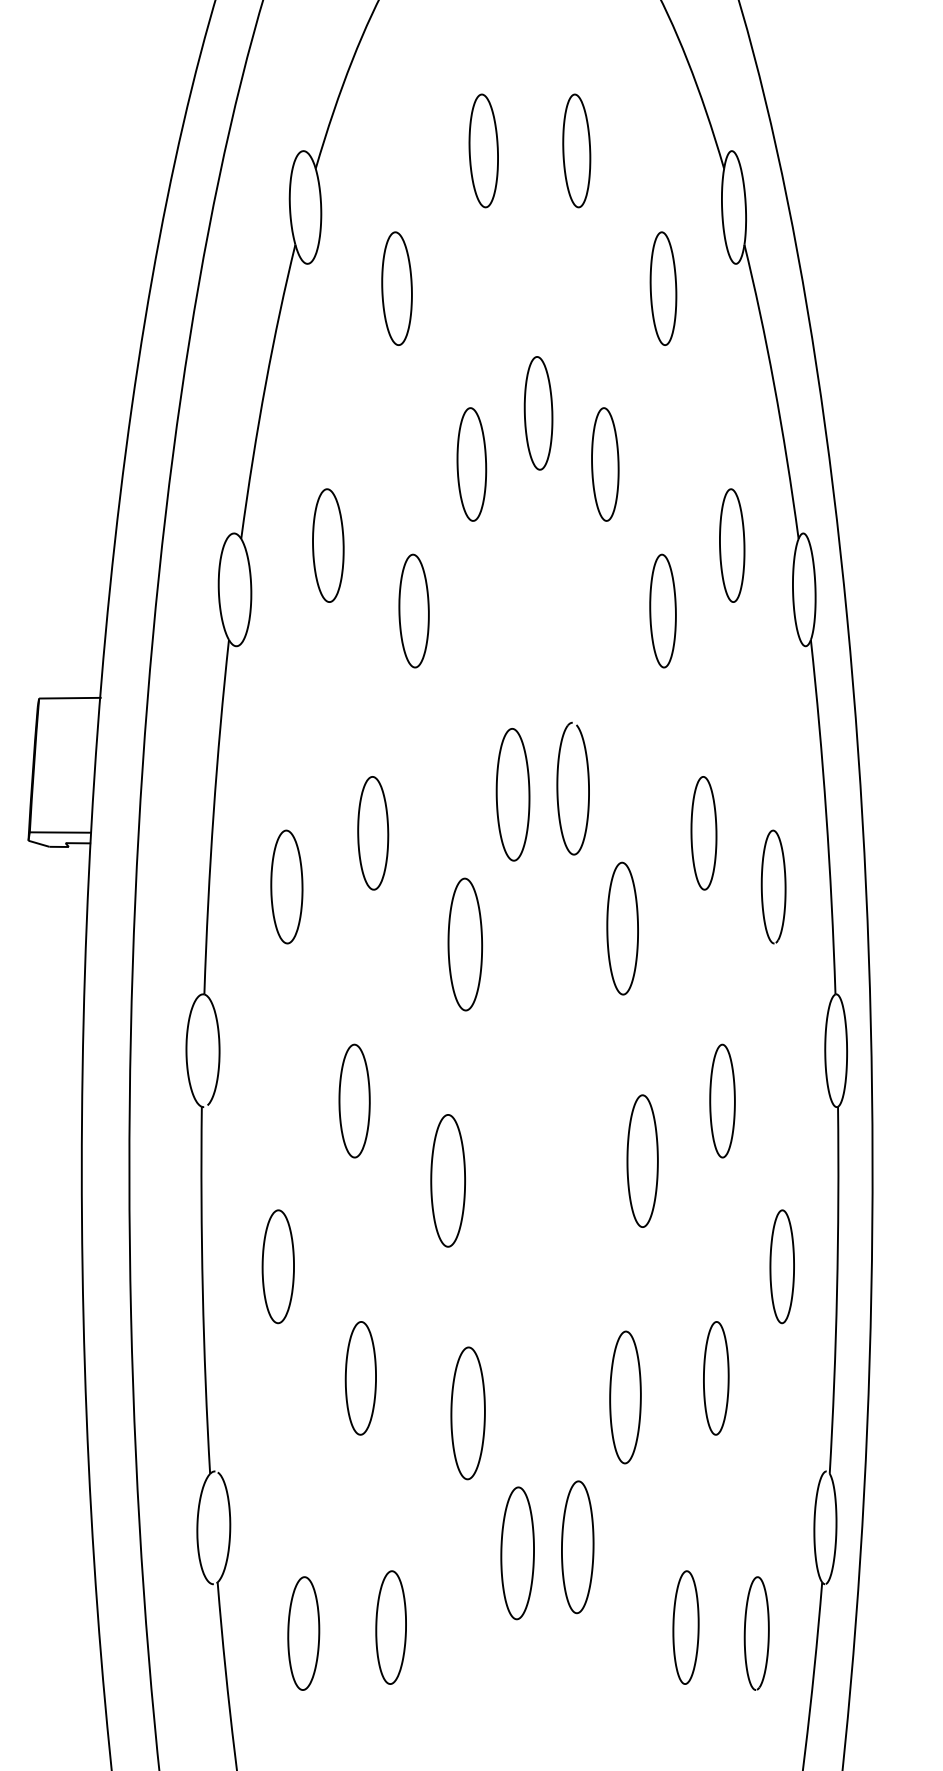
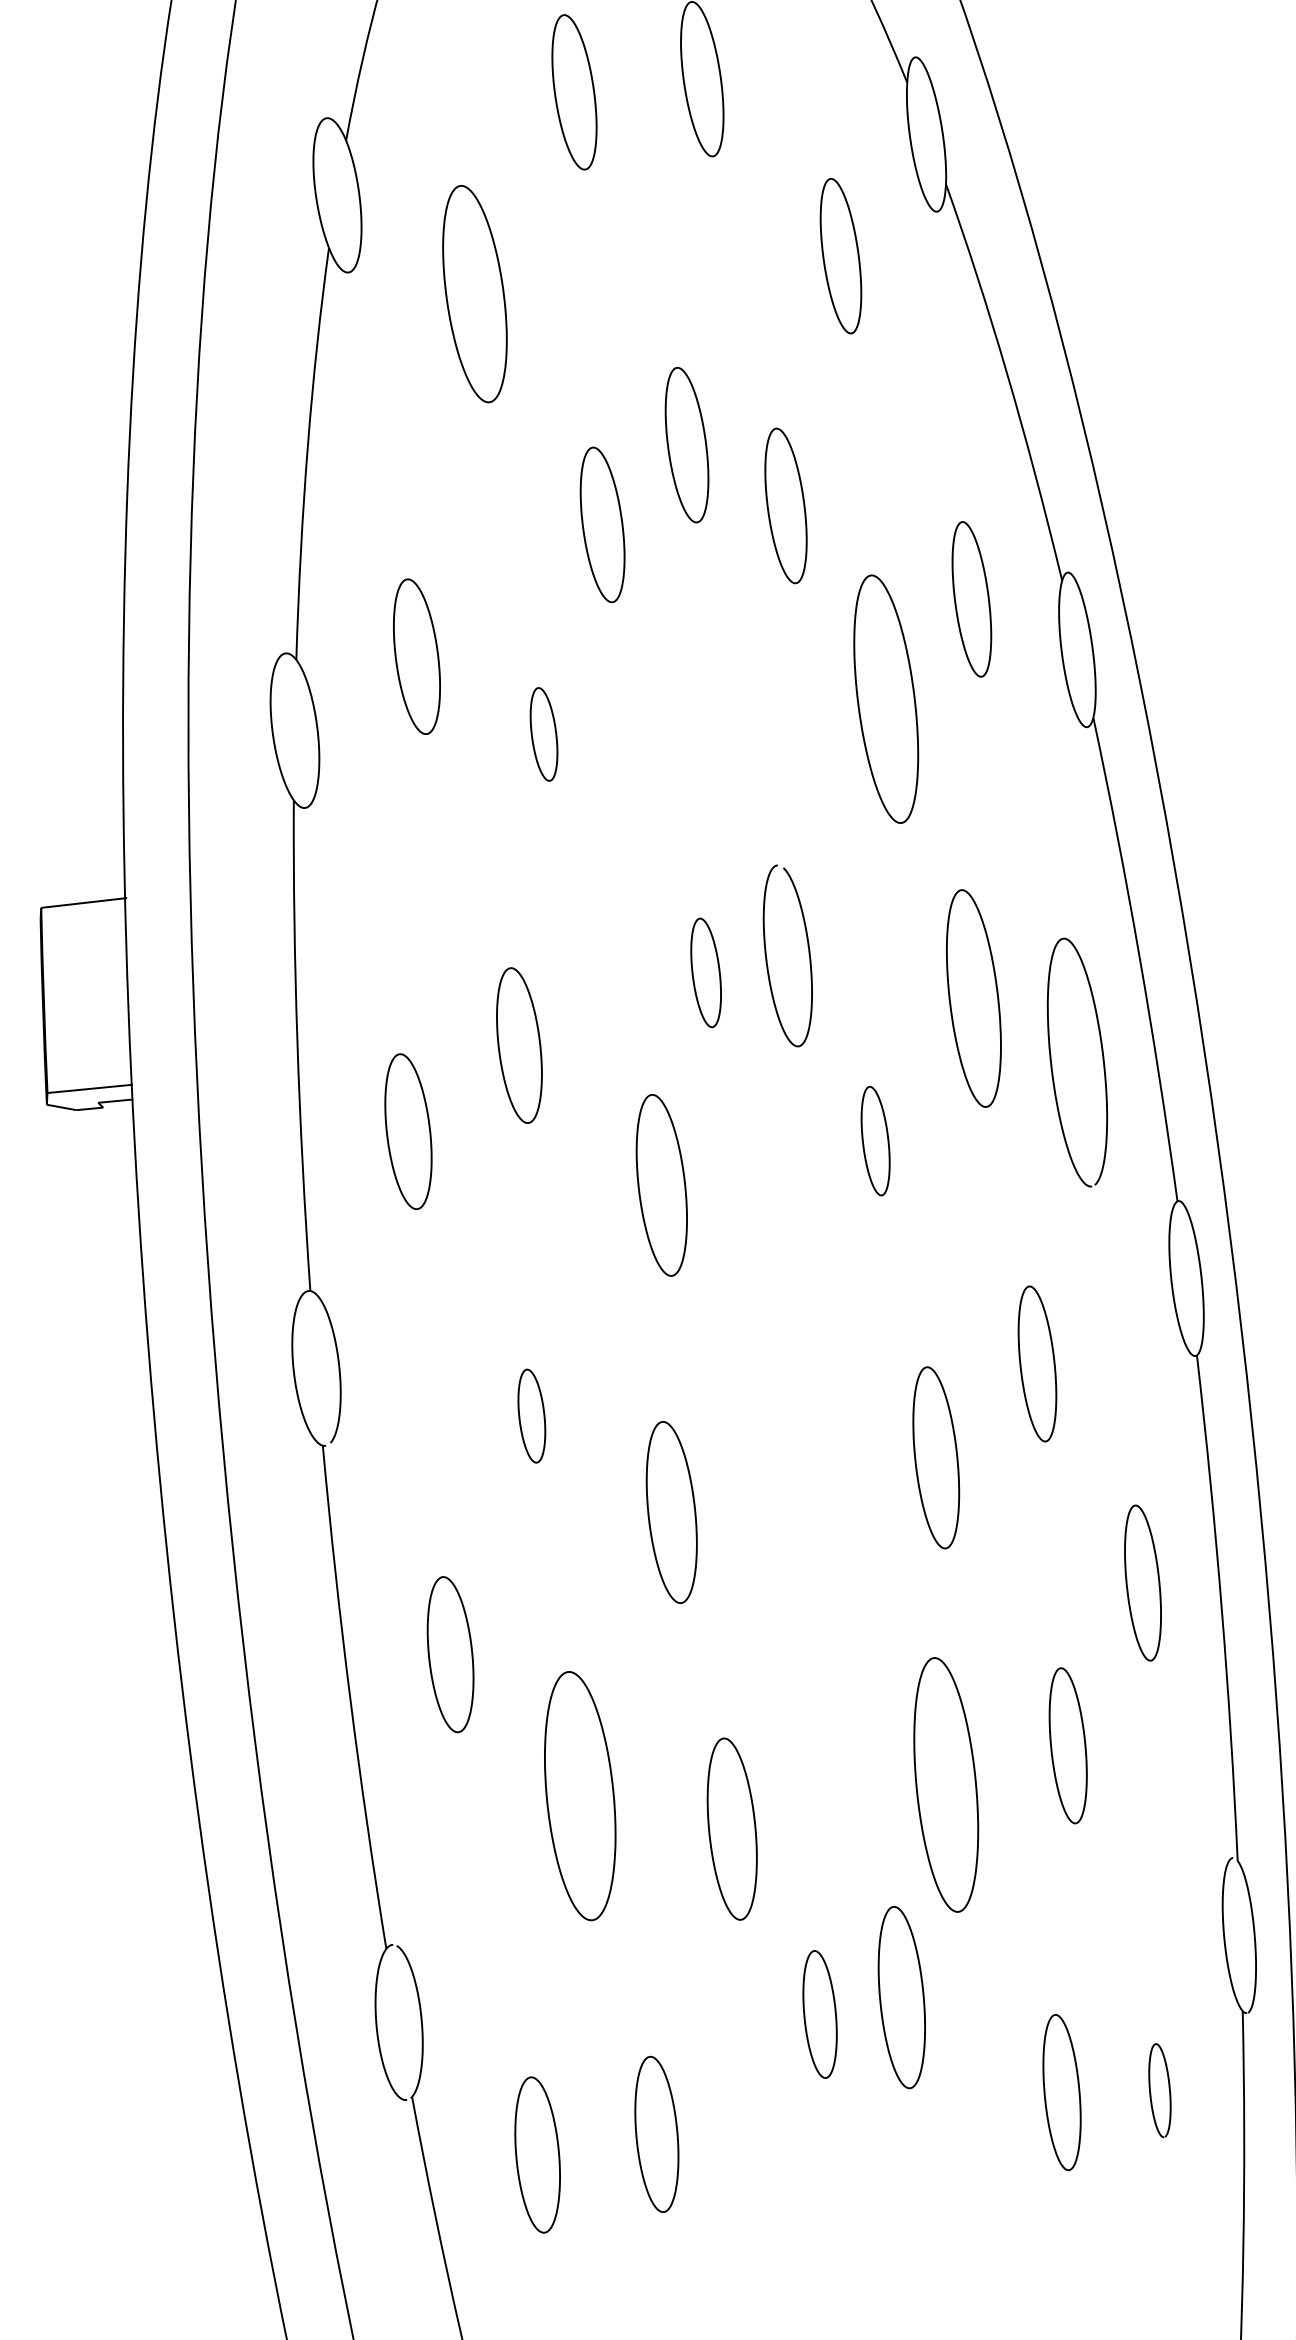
part: (396, 288) -> (474, 293), size x1.4
part: (413, 610) -> (543, 733), size x0.6
part: (662, 610) -> (885, 698), size x1.6
part: (512, 794) -> (705, 972), size x0.6
part: (703, 833) -> (973, 998), size x1.4
part: (773, 886) -> (1077, 1061), size x1.6
part: (622, 928) -> (875, 1141), size x0.6
part: (354, 1100) -> (531, 1415), size x0.6
part: (360, 1378) -> (579, 1796), size x1.6
part: (625, 1397) -> (946, 1784), size x1.4
part: (517, 1553) -> (819, 2014), size x0.7
part: (756, 1633) -> (1159, 2090), size x0.6

